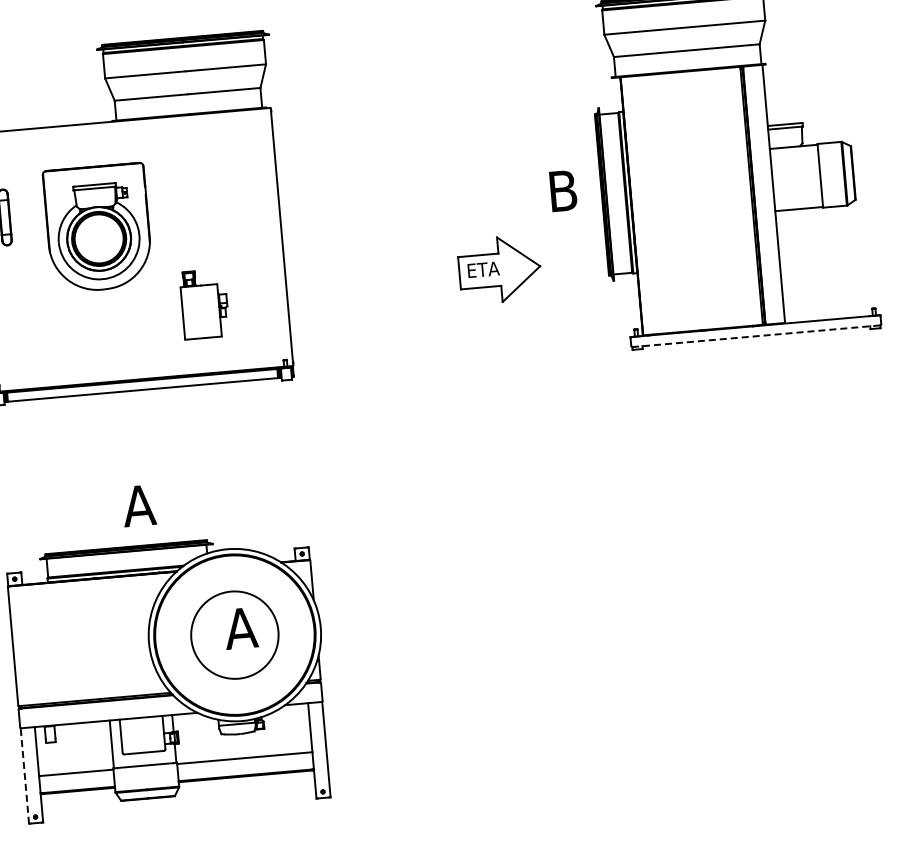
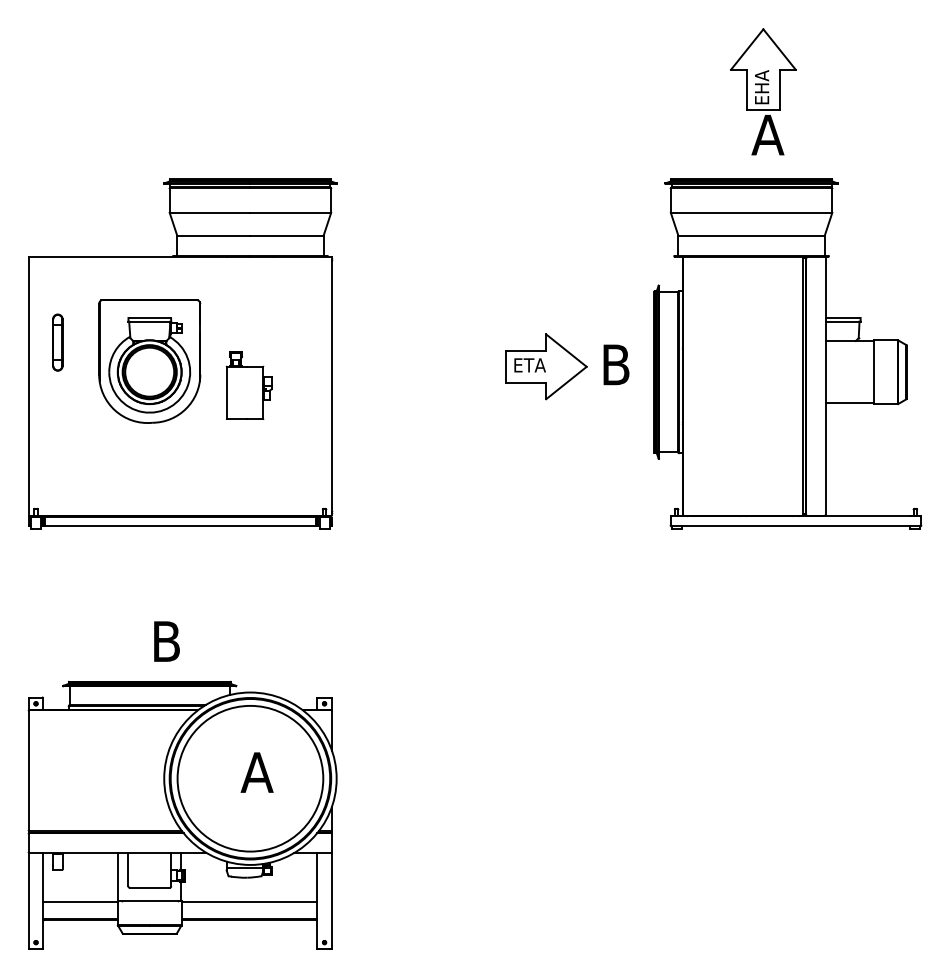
part: (500, 269) -> (546, 366), moved
part: (204, 304) -> (248, 385), moved
line: (755, 336) -> (795, 526), dashed -> solid
text: (138, 505) -> (165, 641), A -> B
circle: (234, 634) -> (250, 778), size x1.67
line: (24, 775) -> (28, 900), dashed -> solid

